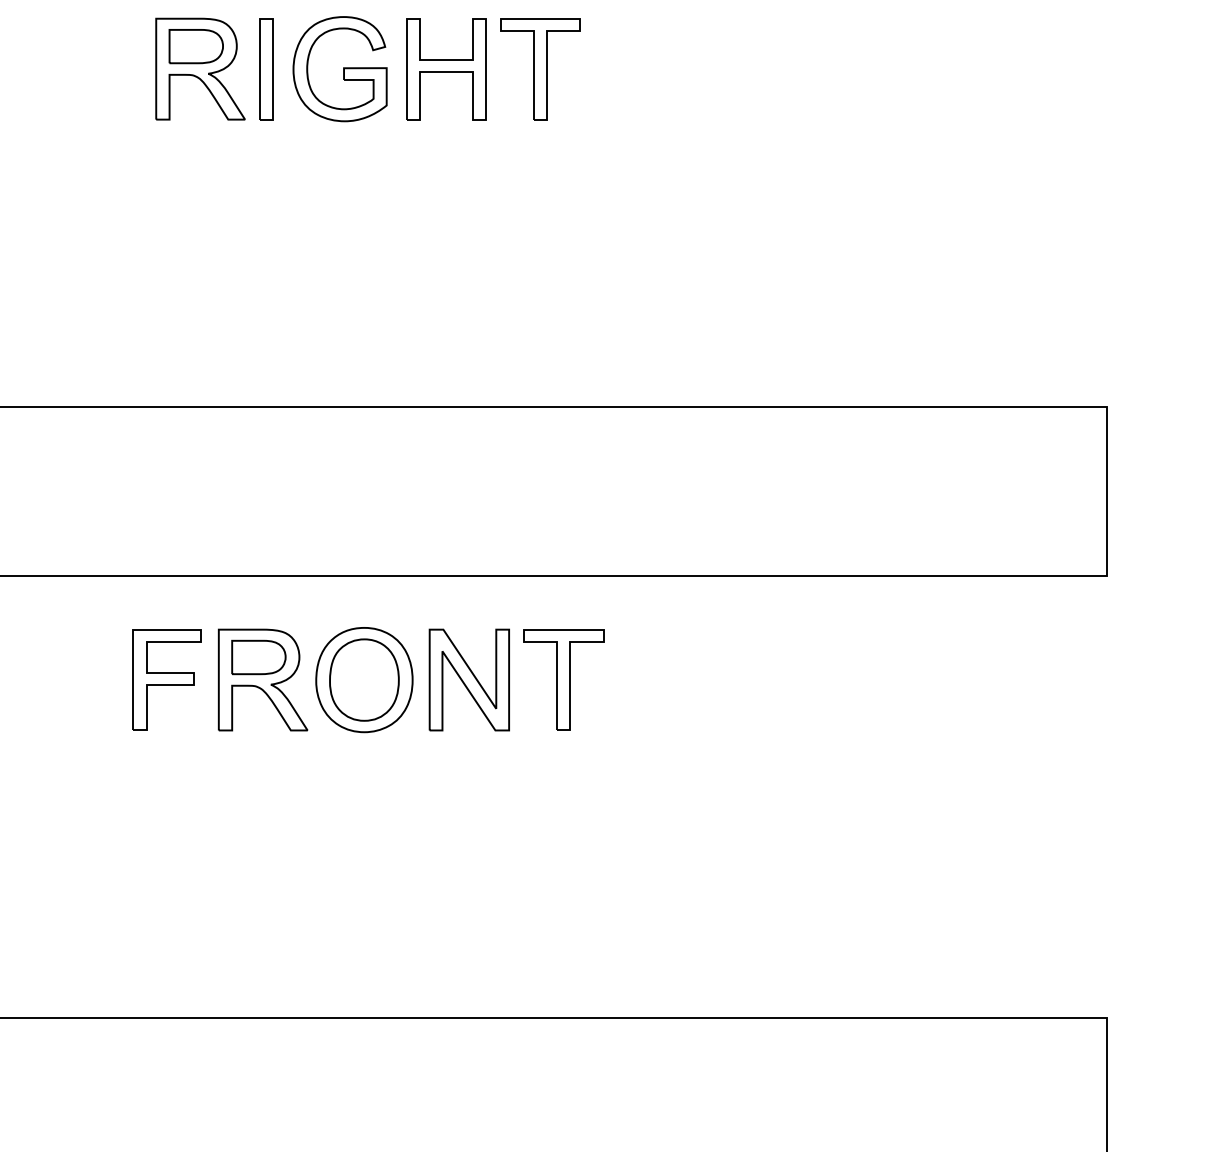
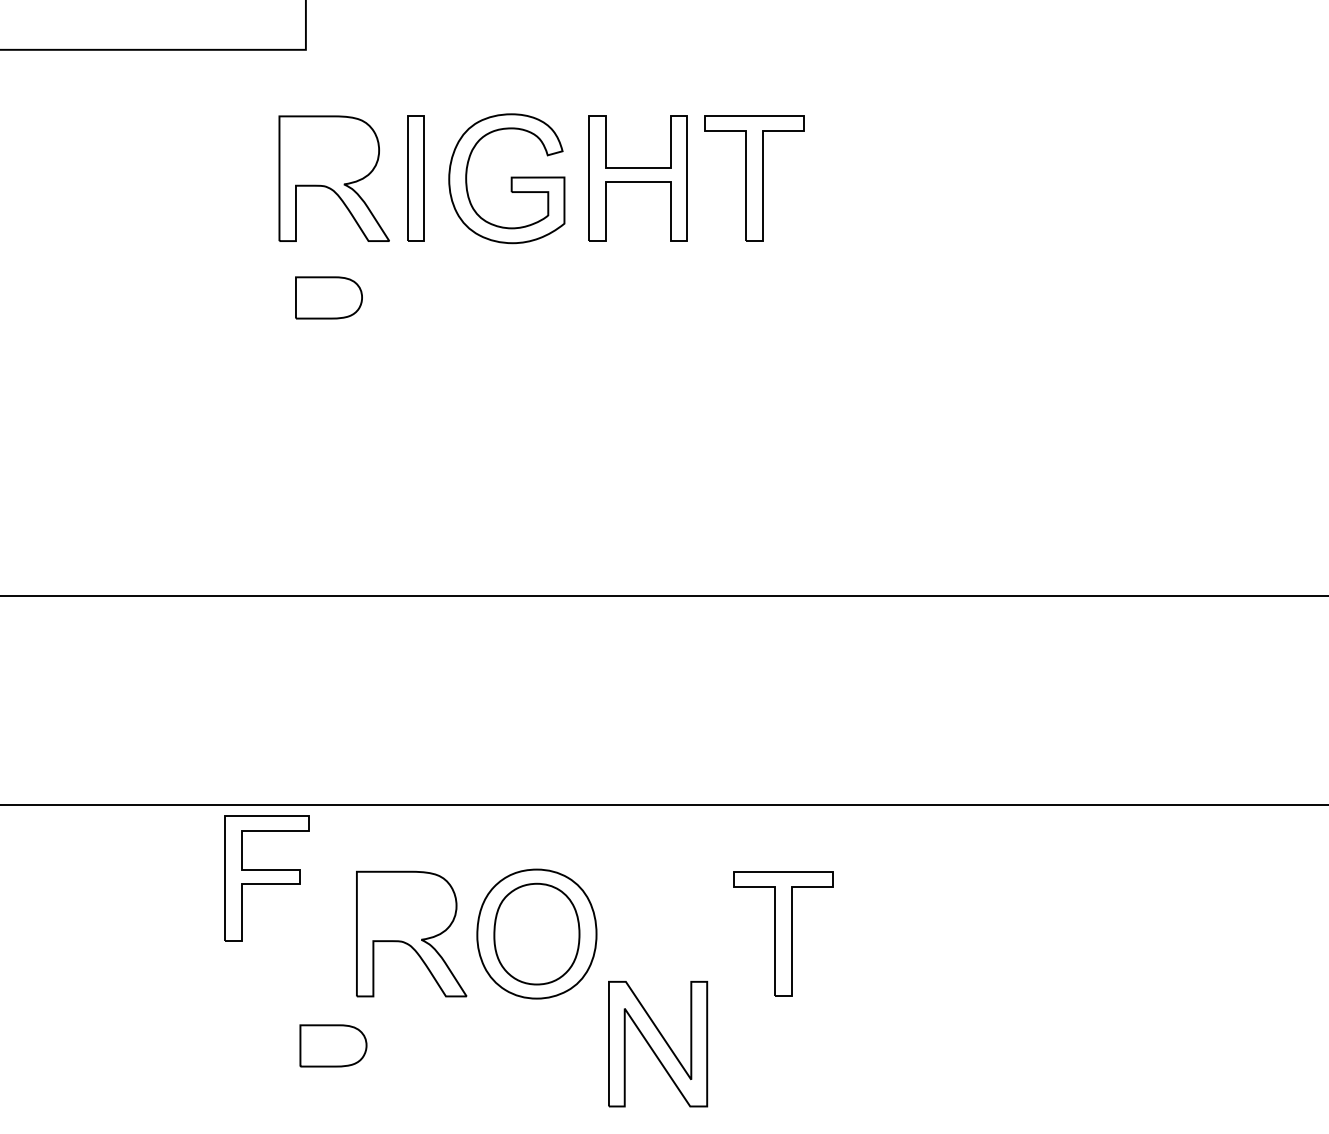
part: (195, 46) -> (328, 297), moved
part: (258, 657) -> (332, 1045), moved
part: (166, 679) -> (266, 877), moved
part: (468, 679) -> (656, 1043), moved

